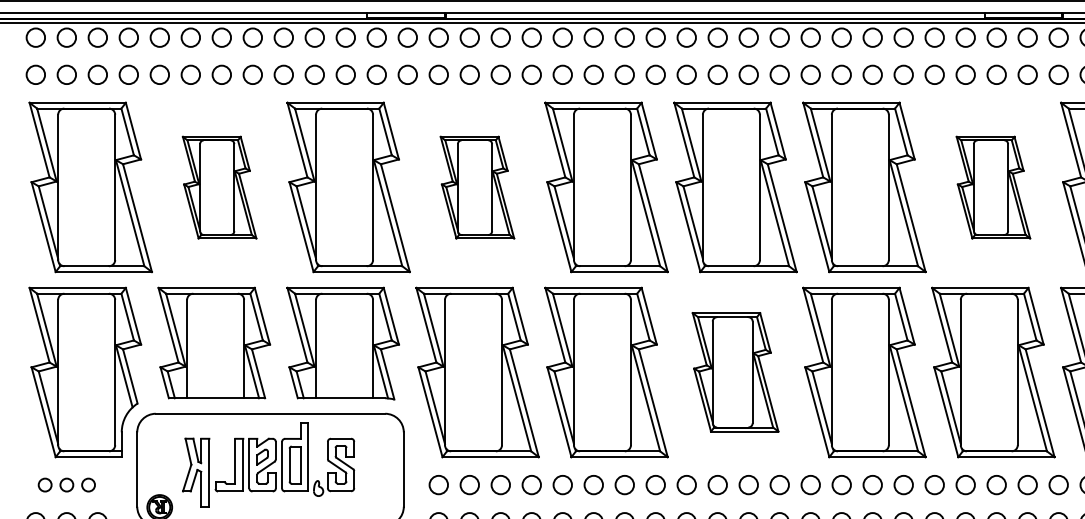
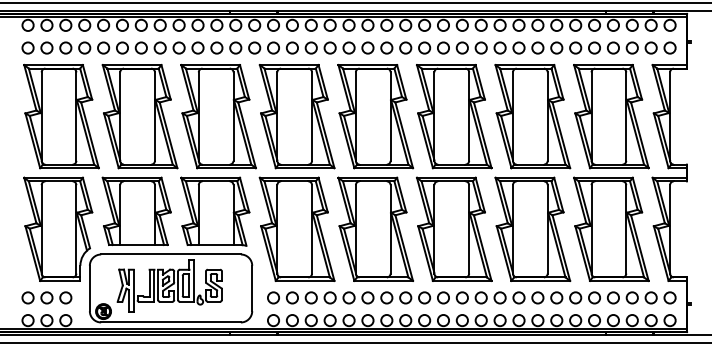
part: (218, 187) -> (139, 116), size x1.67
part: (476, 187) -> (296, 116), size x1.67
part: (993, 187) -> (611, 116), size x1.67
part: (735, 371) -> (454, 228), size x1.43
part: (66, 484) -> (46, 297), size x1.43

